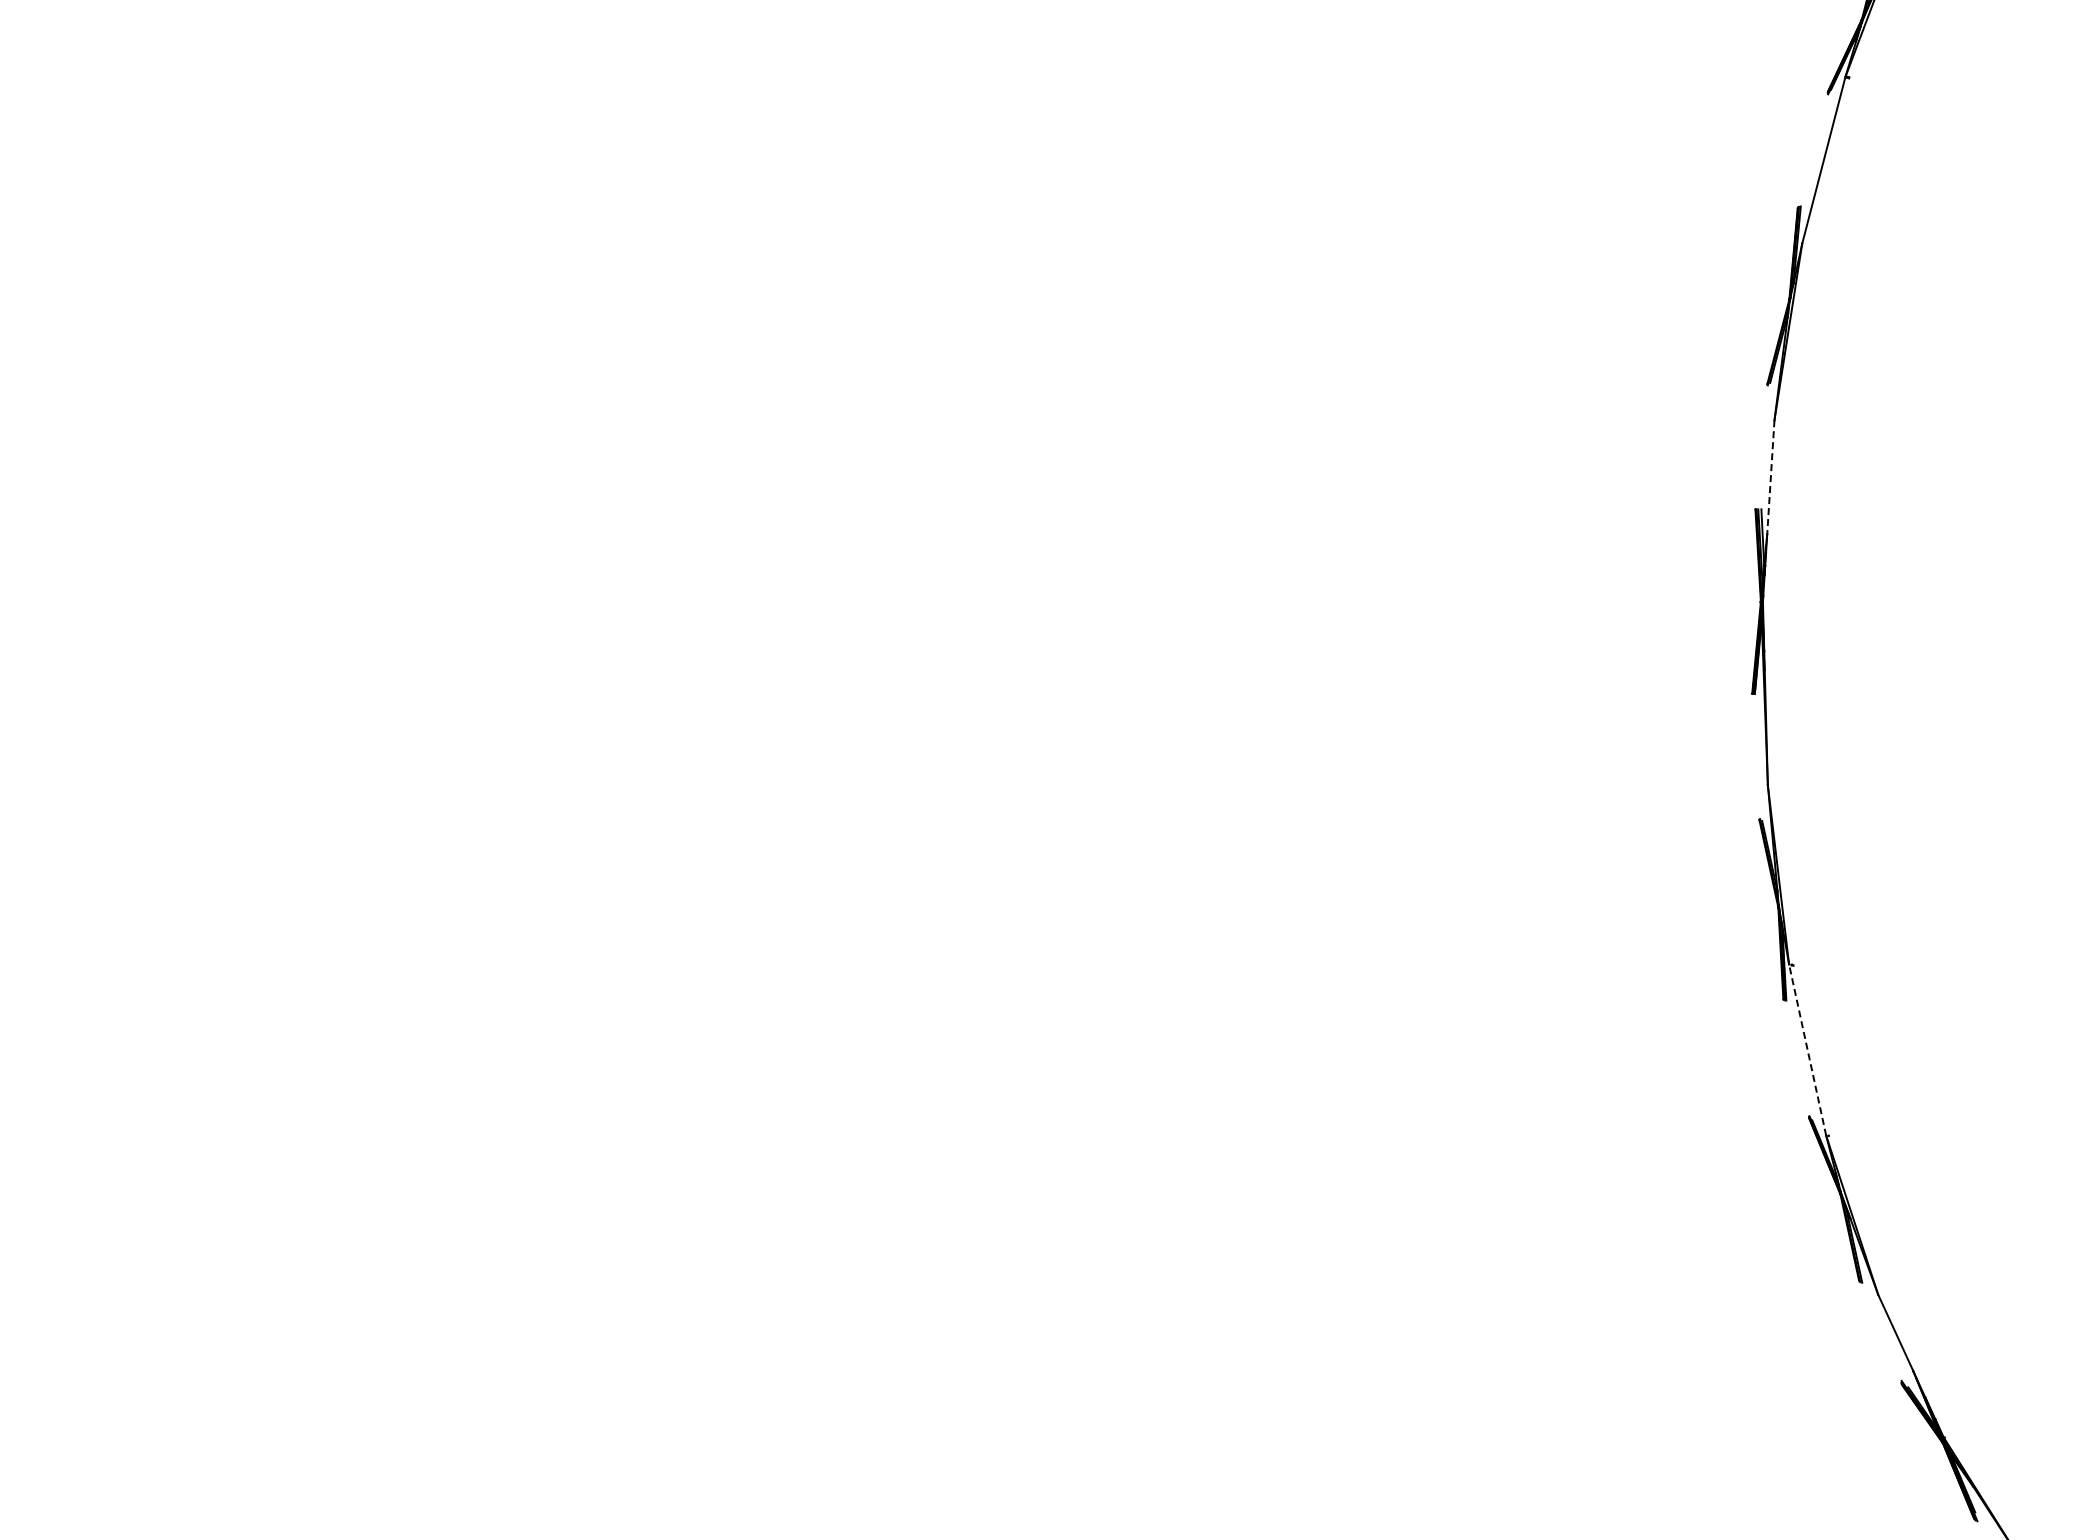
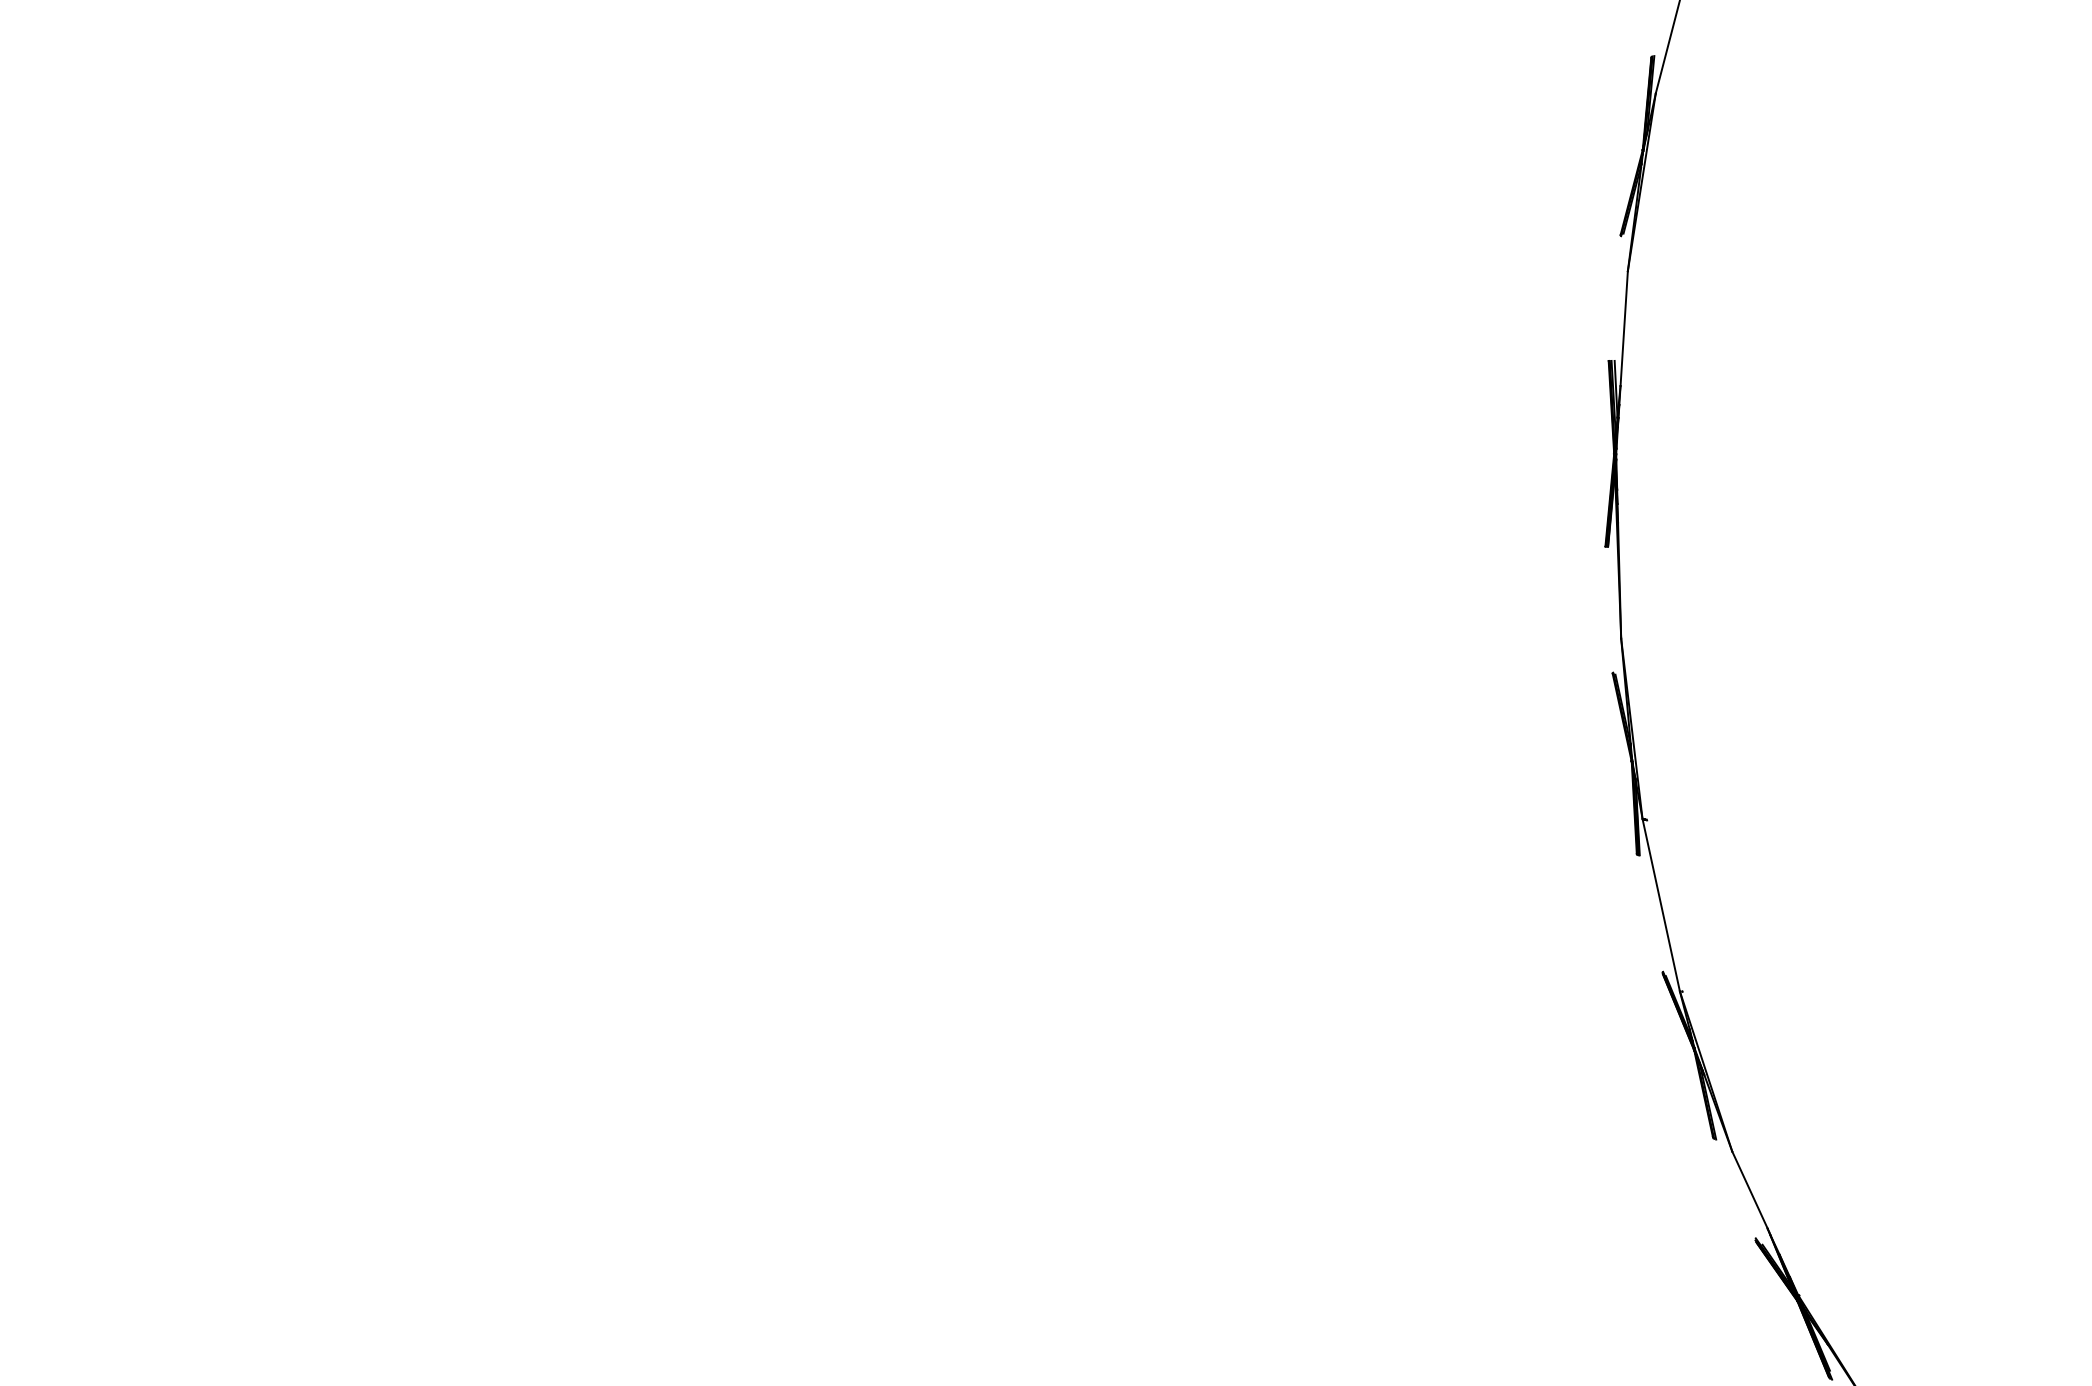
line: (1770, 477) -> (1623, 328), dashed -> solid
line: (1807, 1049) -> (1661, 904), dashed -> solid

